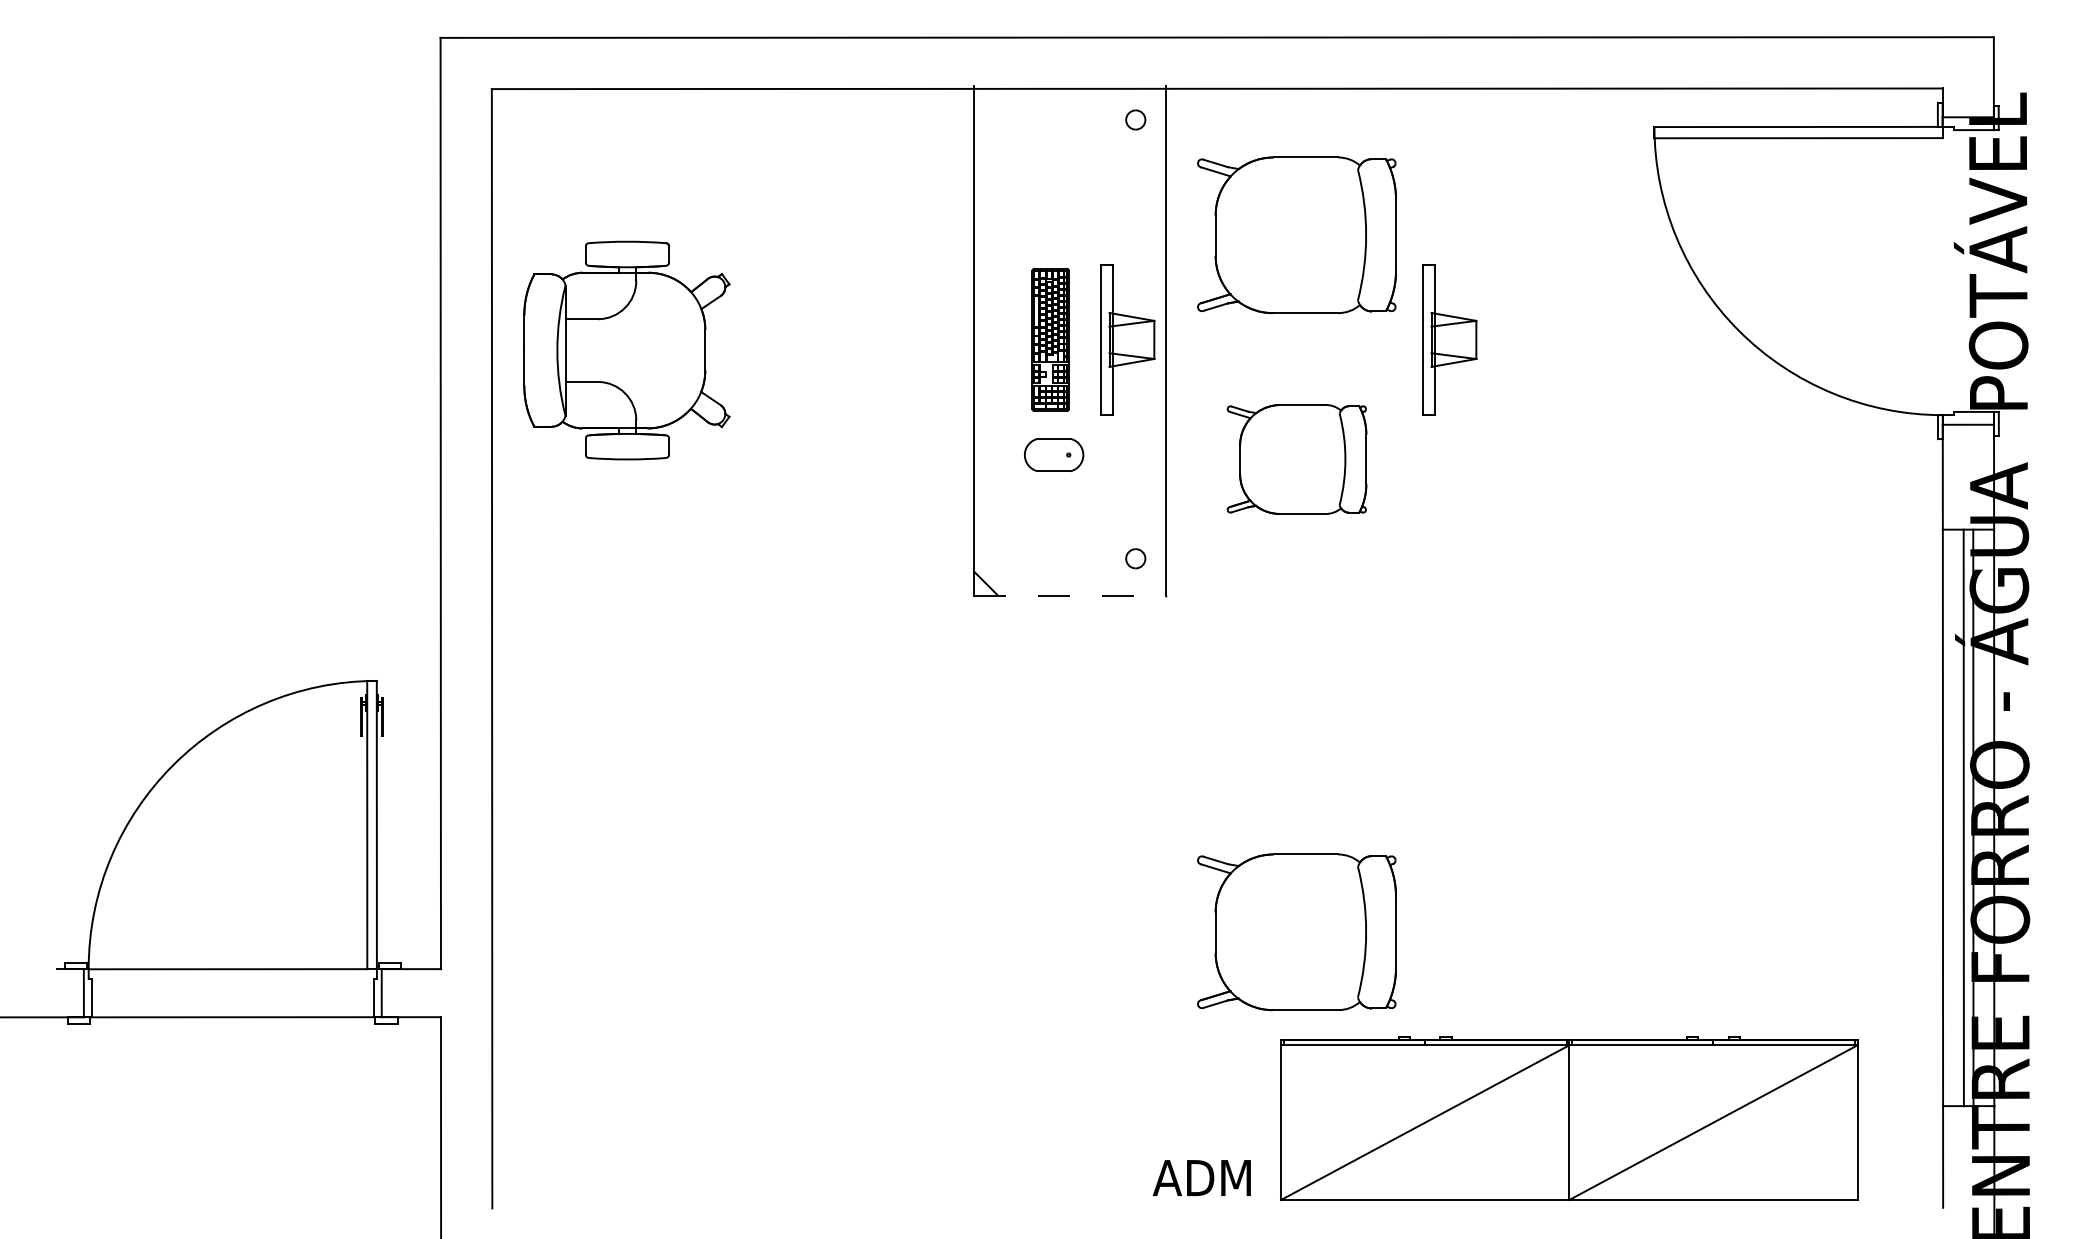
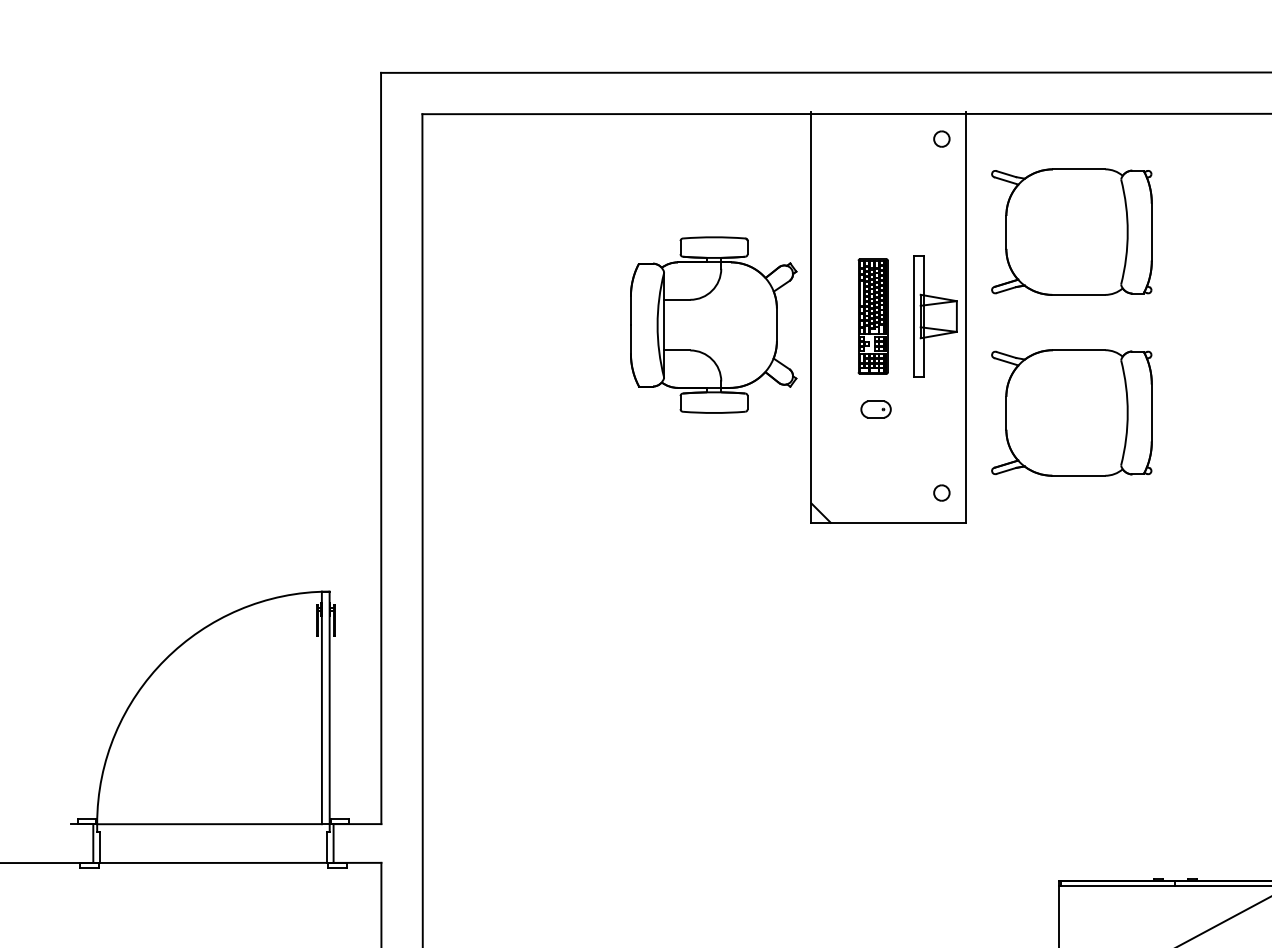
part: (1449, 339) -> (1194, 316), removed
part: (626, 350) -> (713, 325), moved
part: (1054, 455) -> (876, 409), size x0.62
part: (1296, 459) -> (1071, 412), size x1.43
line: (1070, 595) -> (889, 522), dashed -> solid
part: (1296, 932) -> (1071, 794), removed

